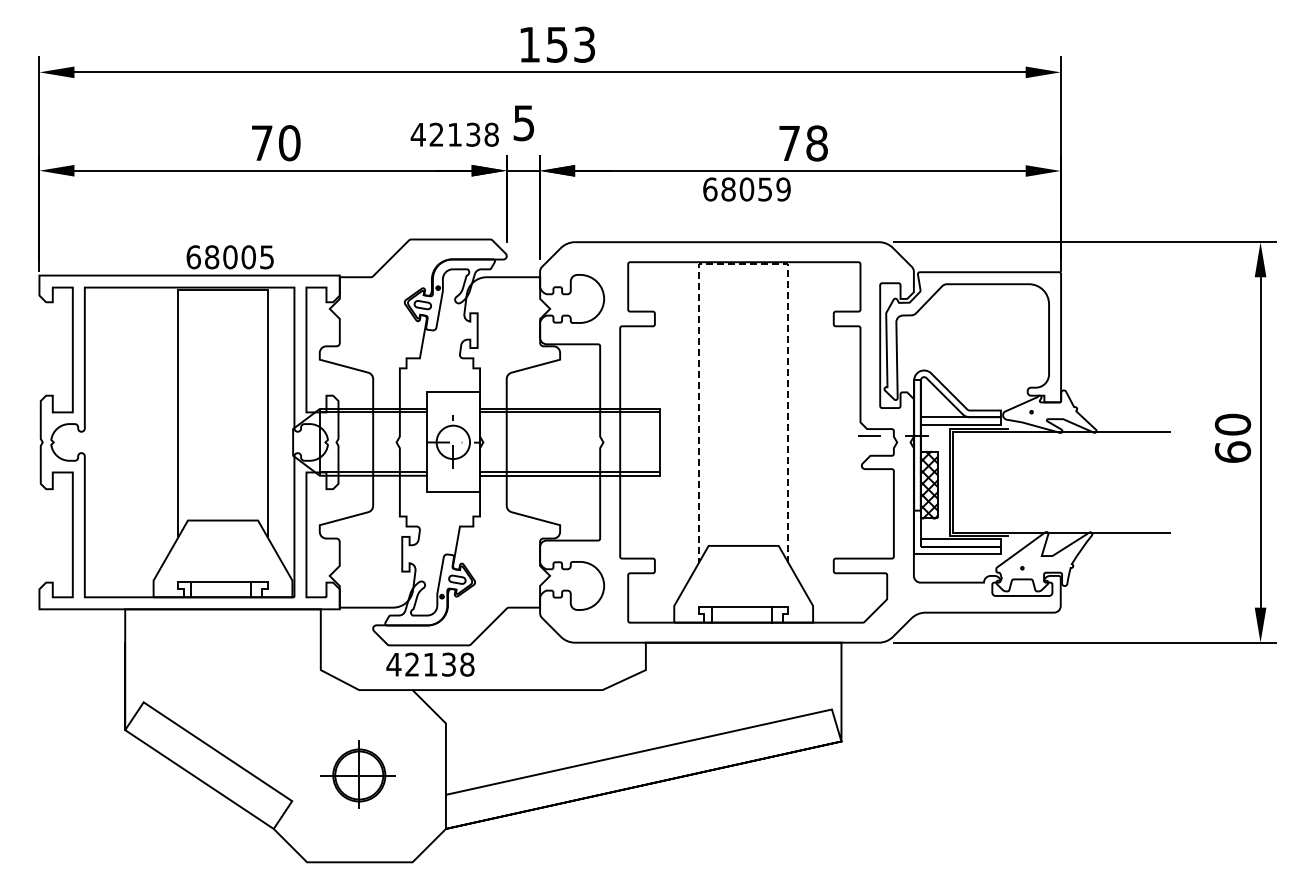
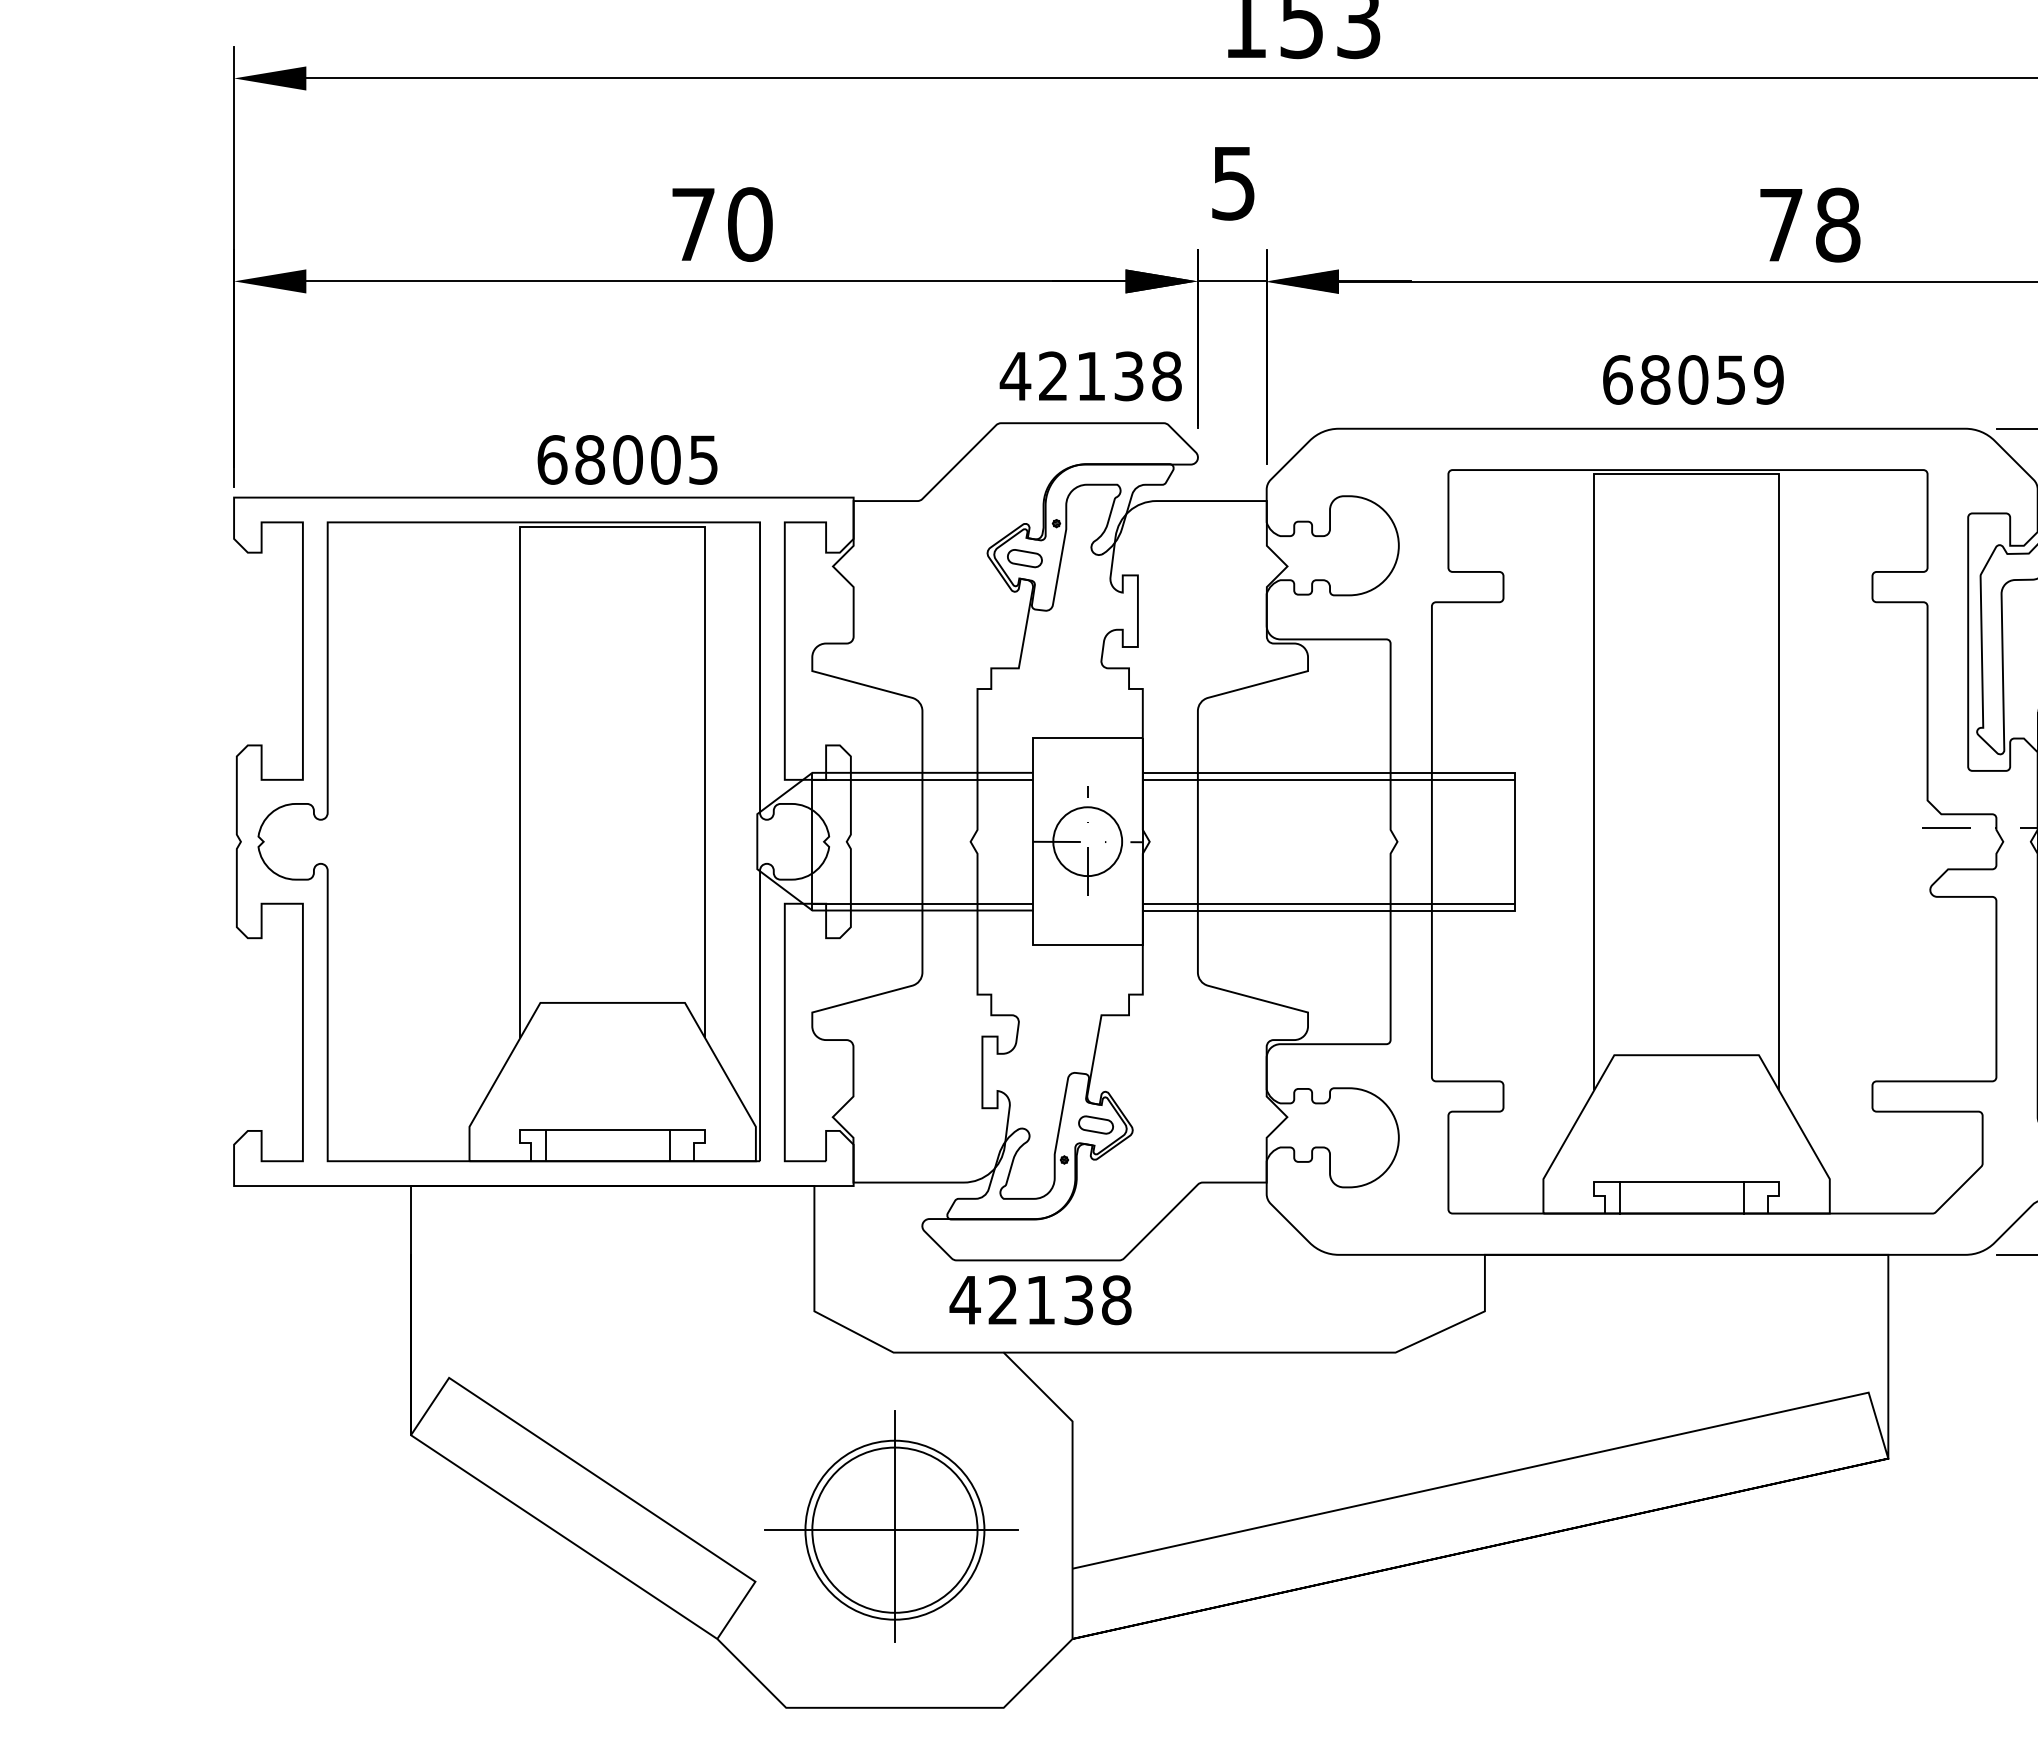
text: (454, 134) -> (1090, 375), moved
text: (746, 189) -> (1692, 379), moved
line: (743, 264) -> (1686, 474), dashed -> solid
part: (358, 774) -> (892, 1526), size x1.67

